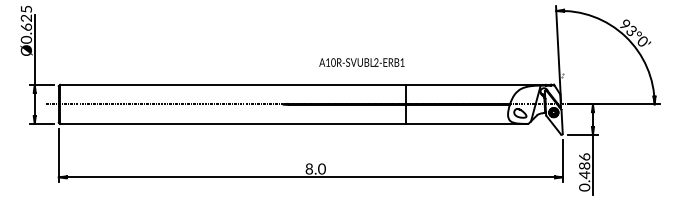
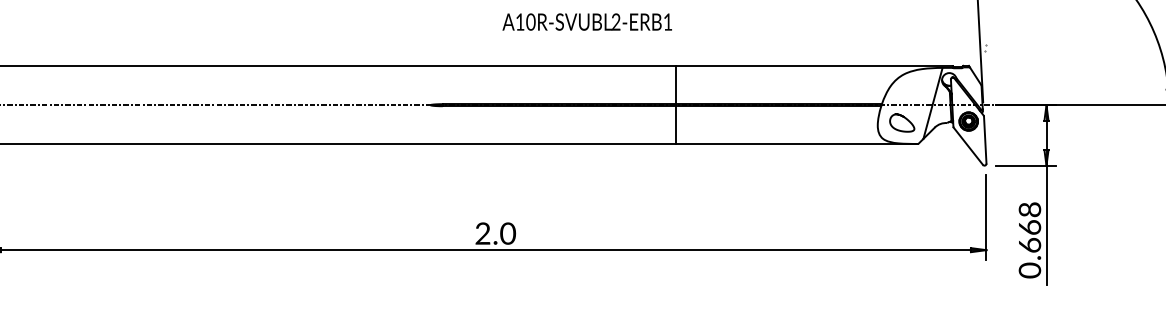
text: (584, 166) -> (1029, 228), 0.486 -> 0.668
text: (309, 169) -> (483, 234), 8.0 -> 2.0

